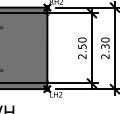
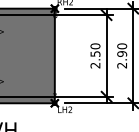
text: (104, 46) -> (121, 53), 2.30 -> 2.90

